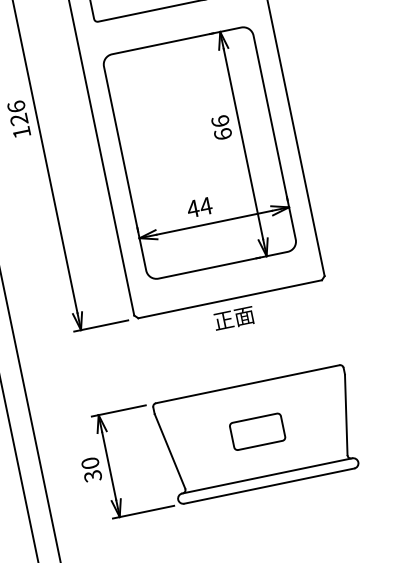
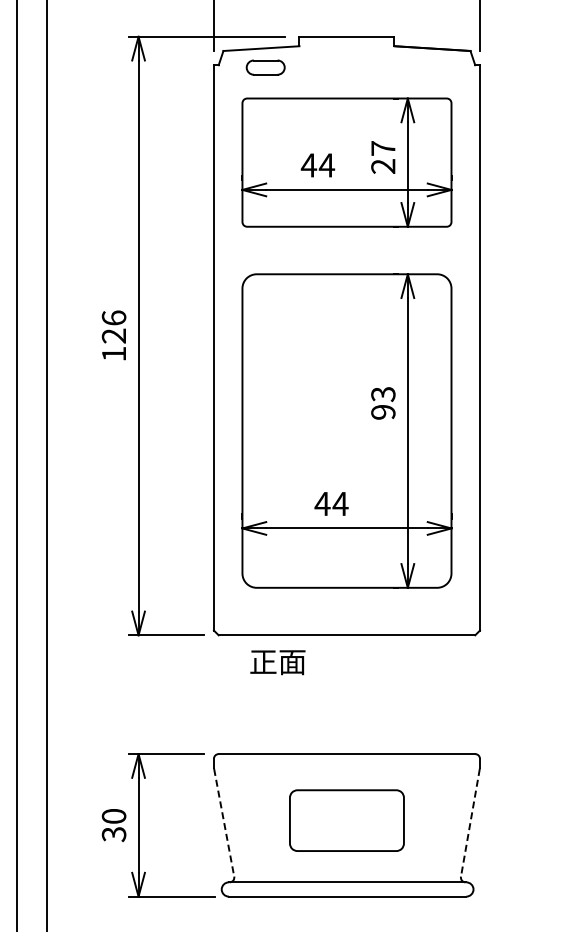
text: (221, 127) -> (383, 402), 66 -> 93
text: (233, 318) -> (277, 662), moved
line: (346, 414) -> (470, 822), solid -> dashed
part: (257, 431) -> (346, 820), size x1.6
line: (170, 451) -> (224, 822), solid -> dashed

